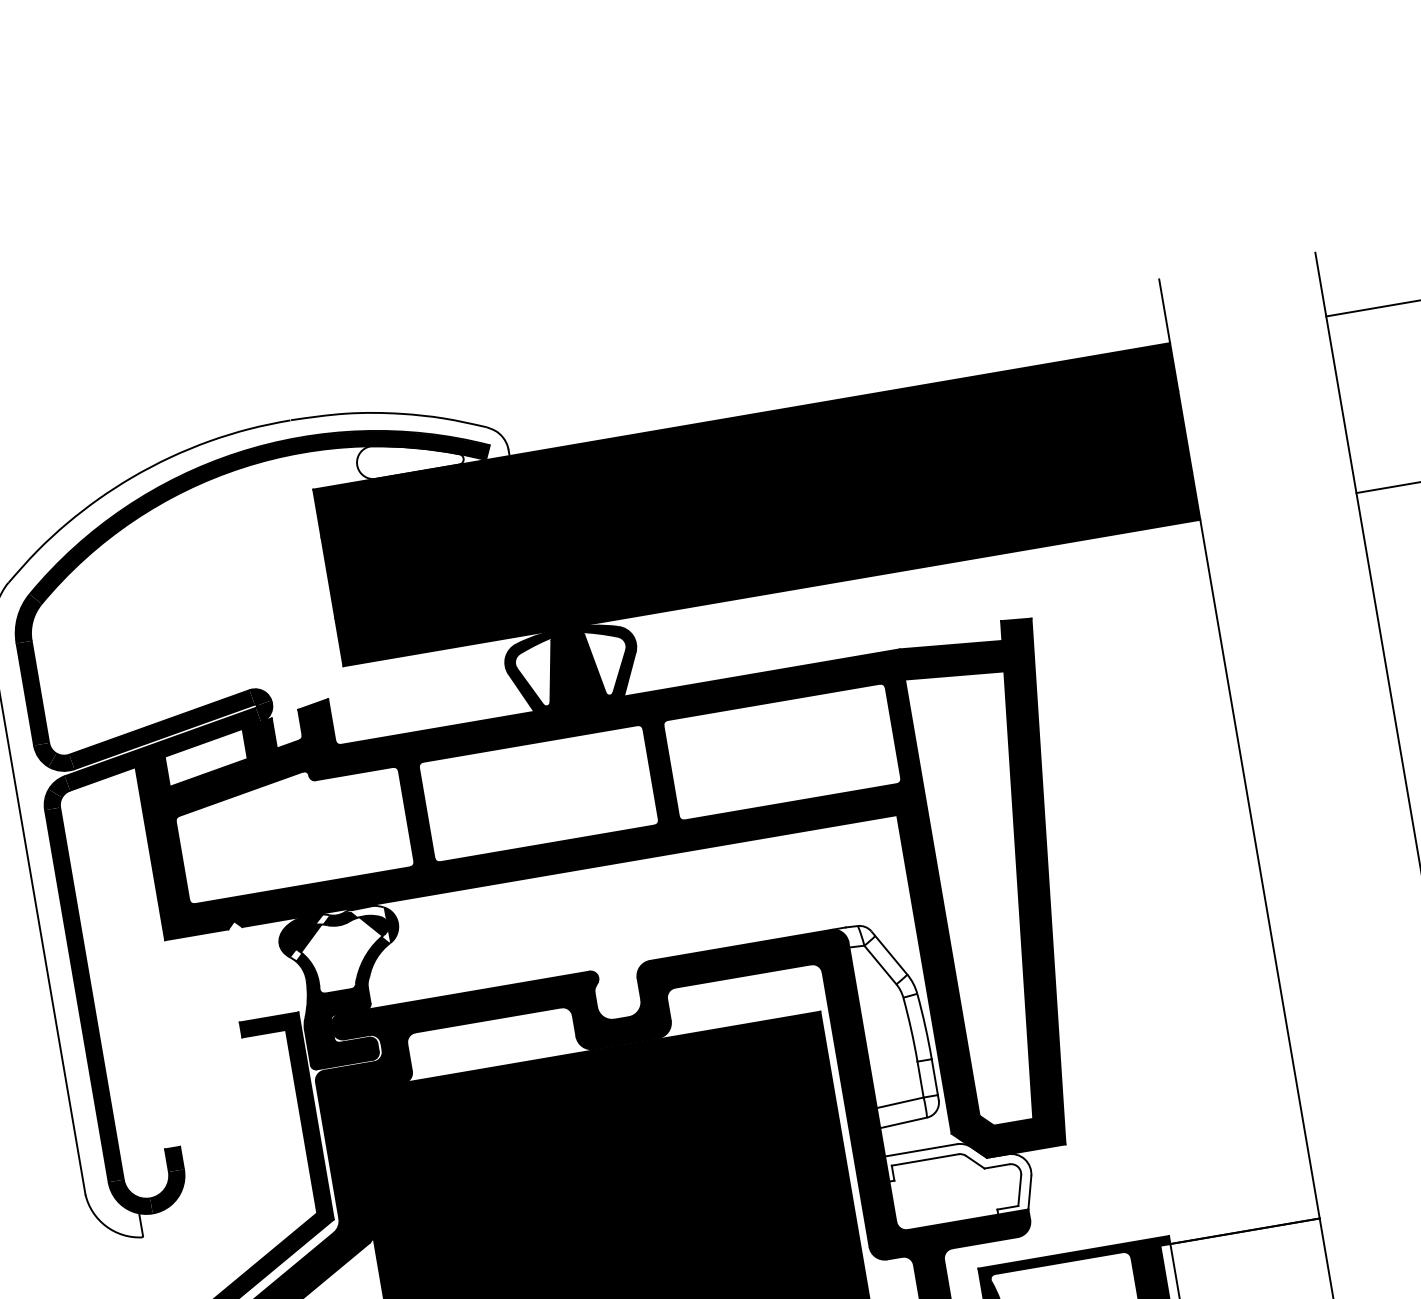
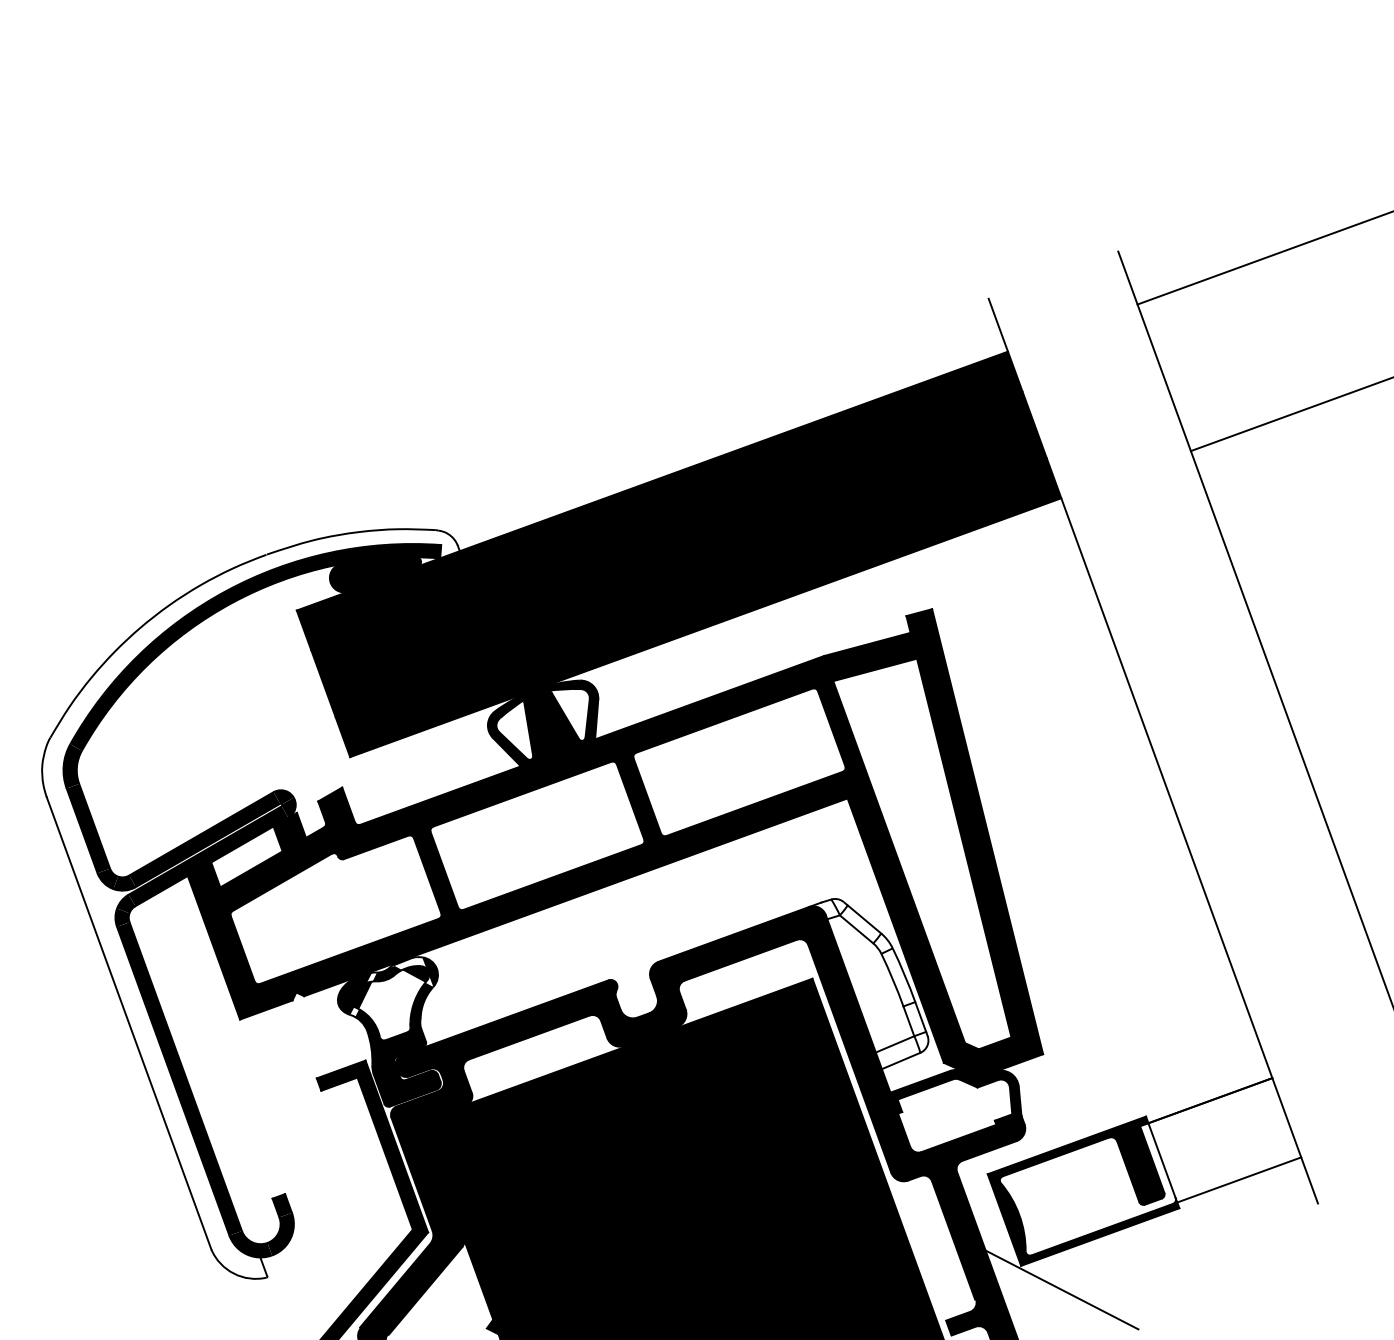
fill: (409, 465) -> (375, 574), added
fill: (957, 1174) -> (955, 1096), added

